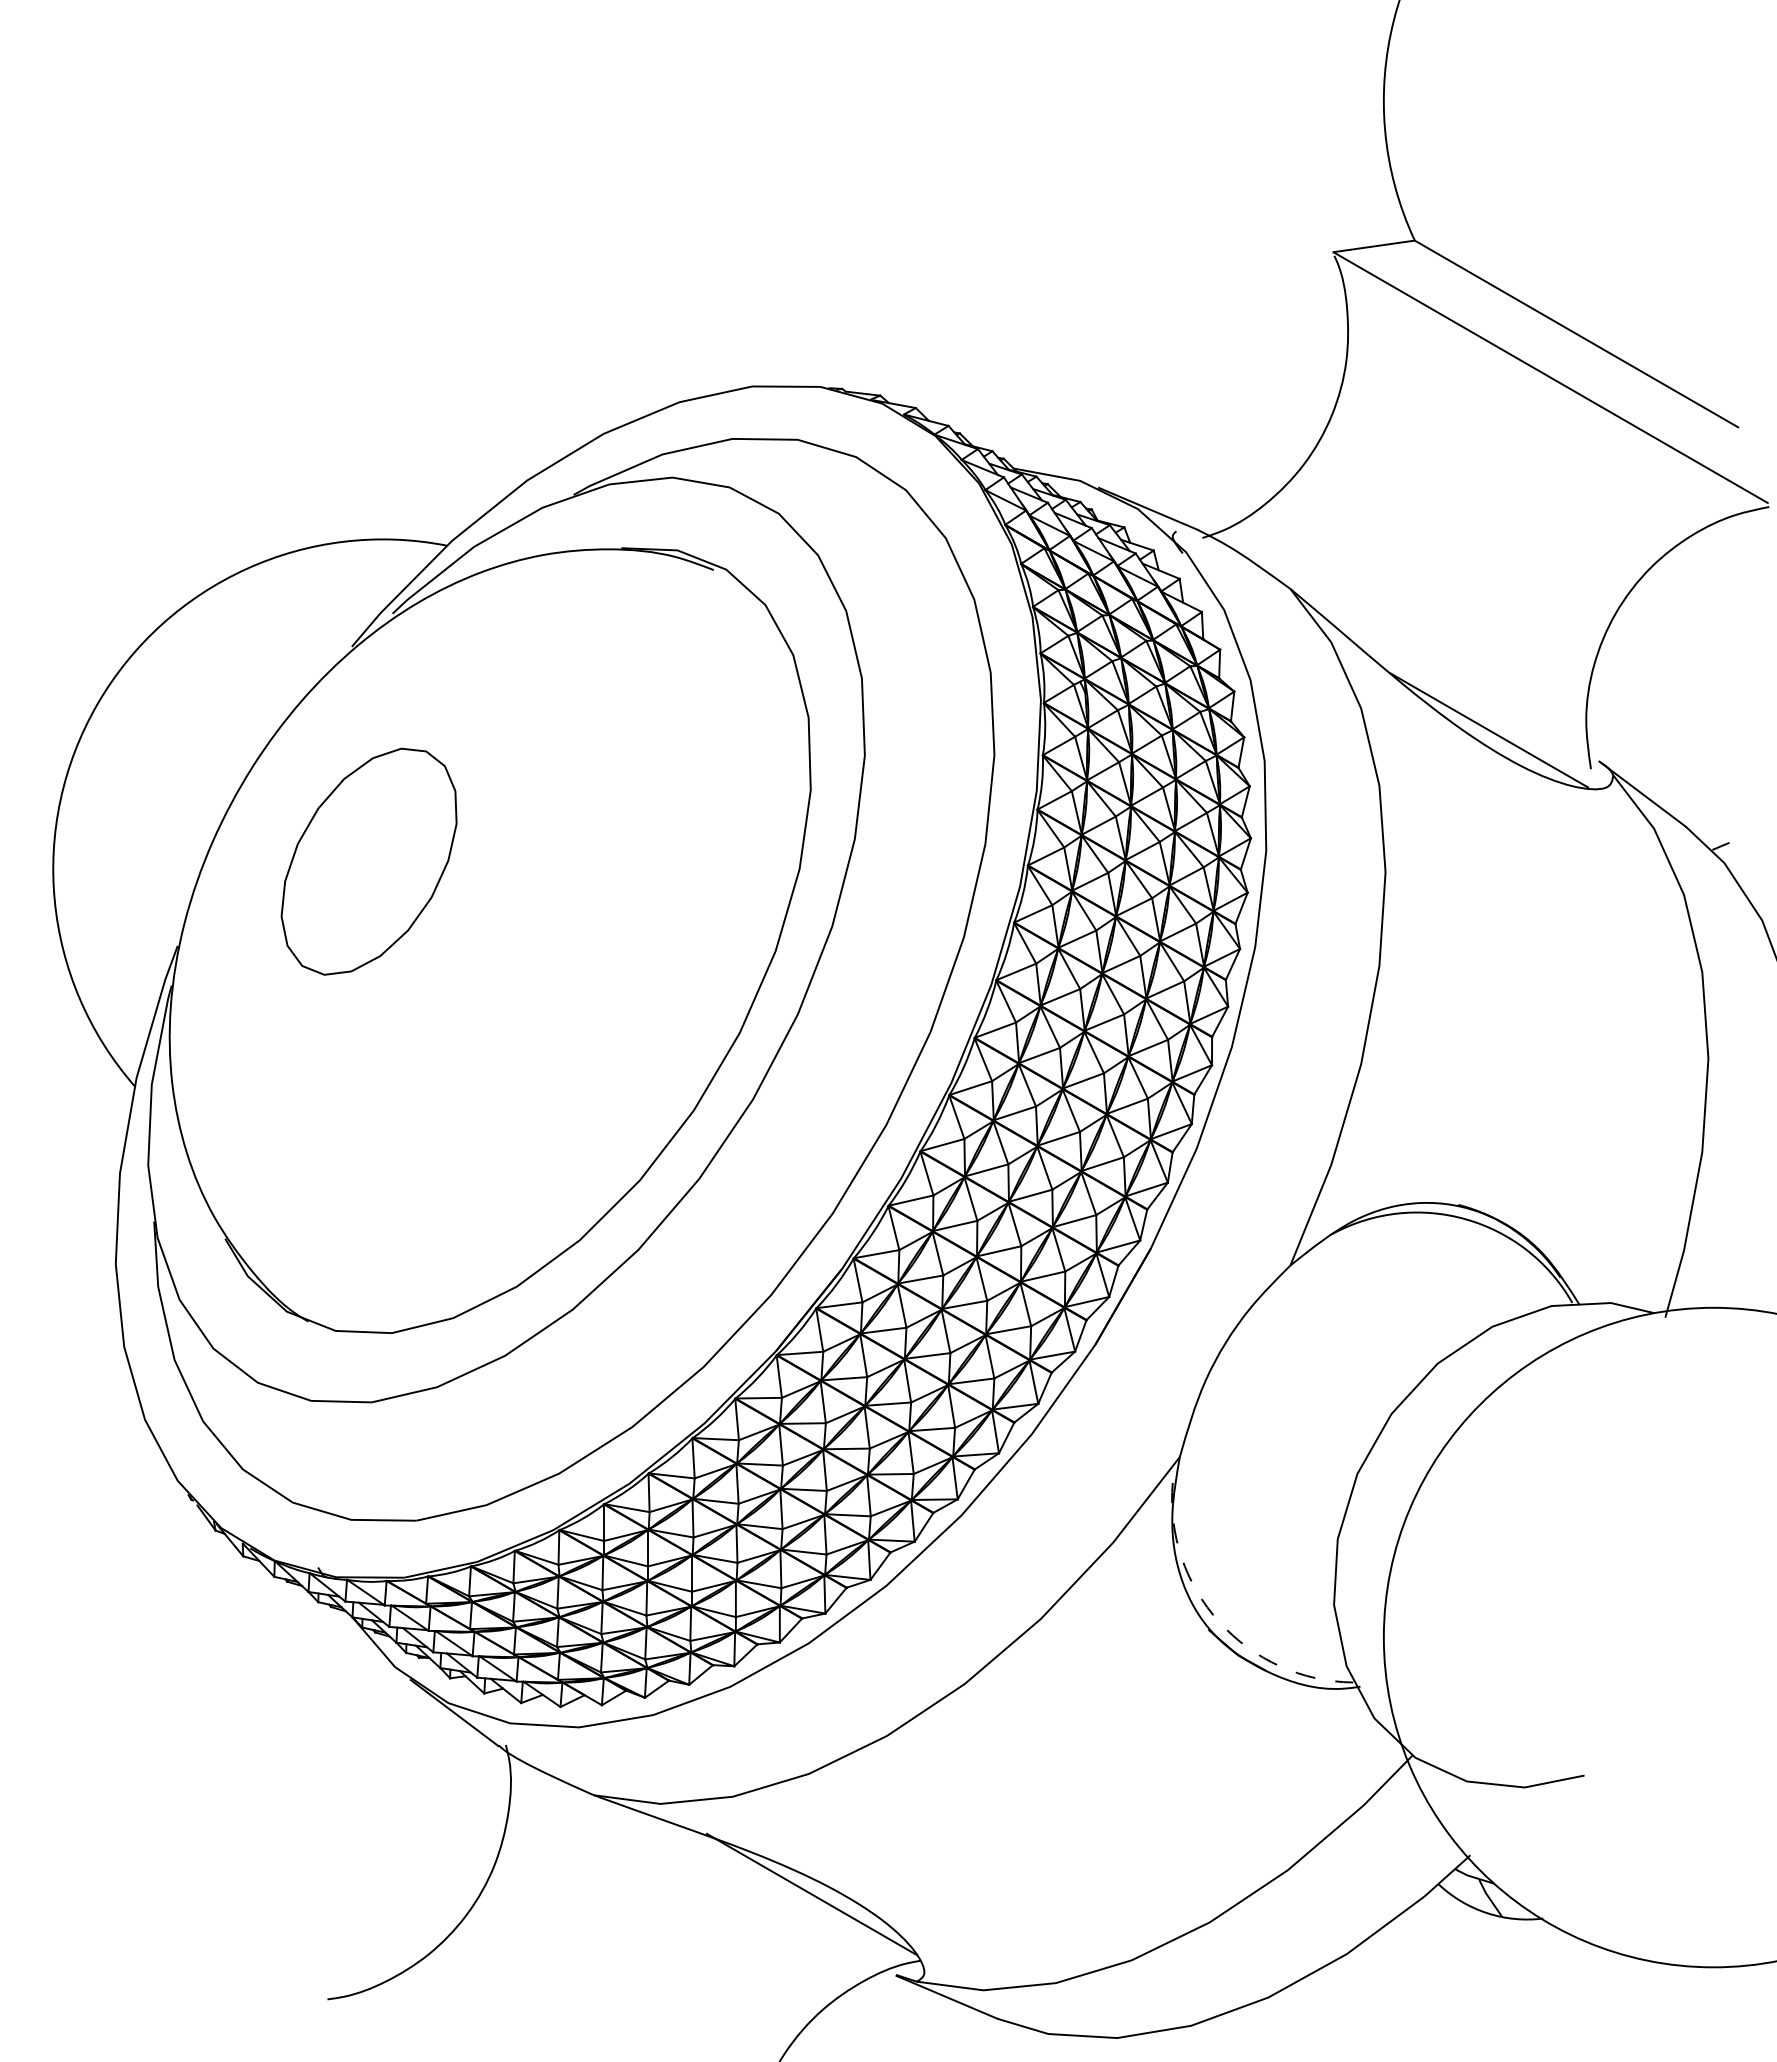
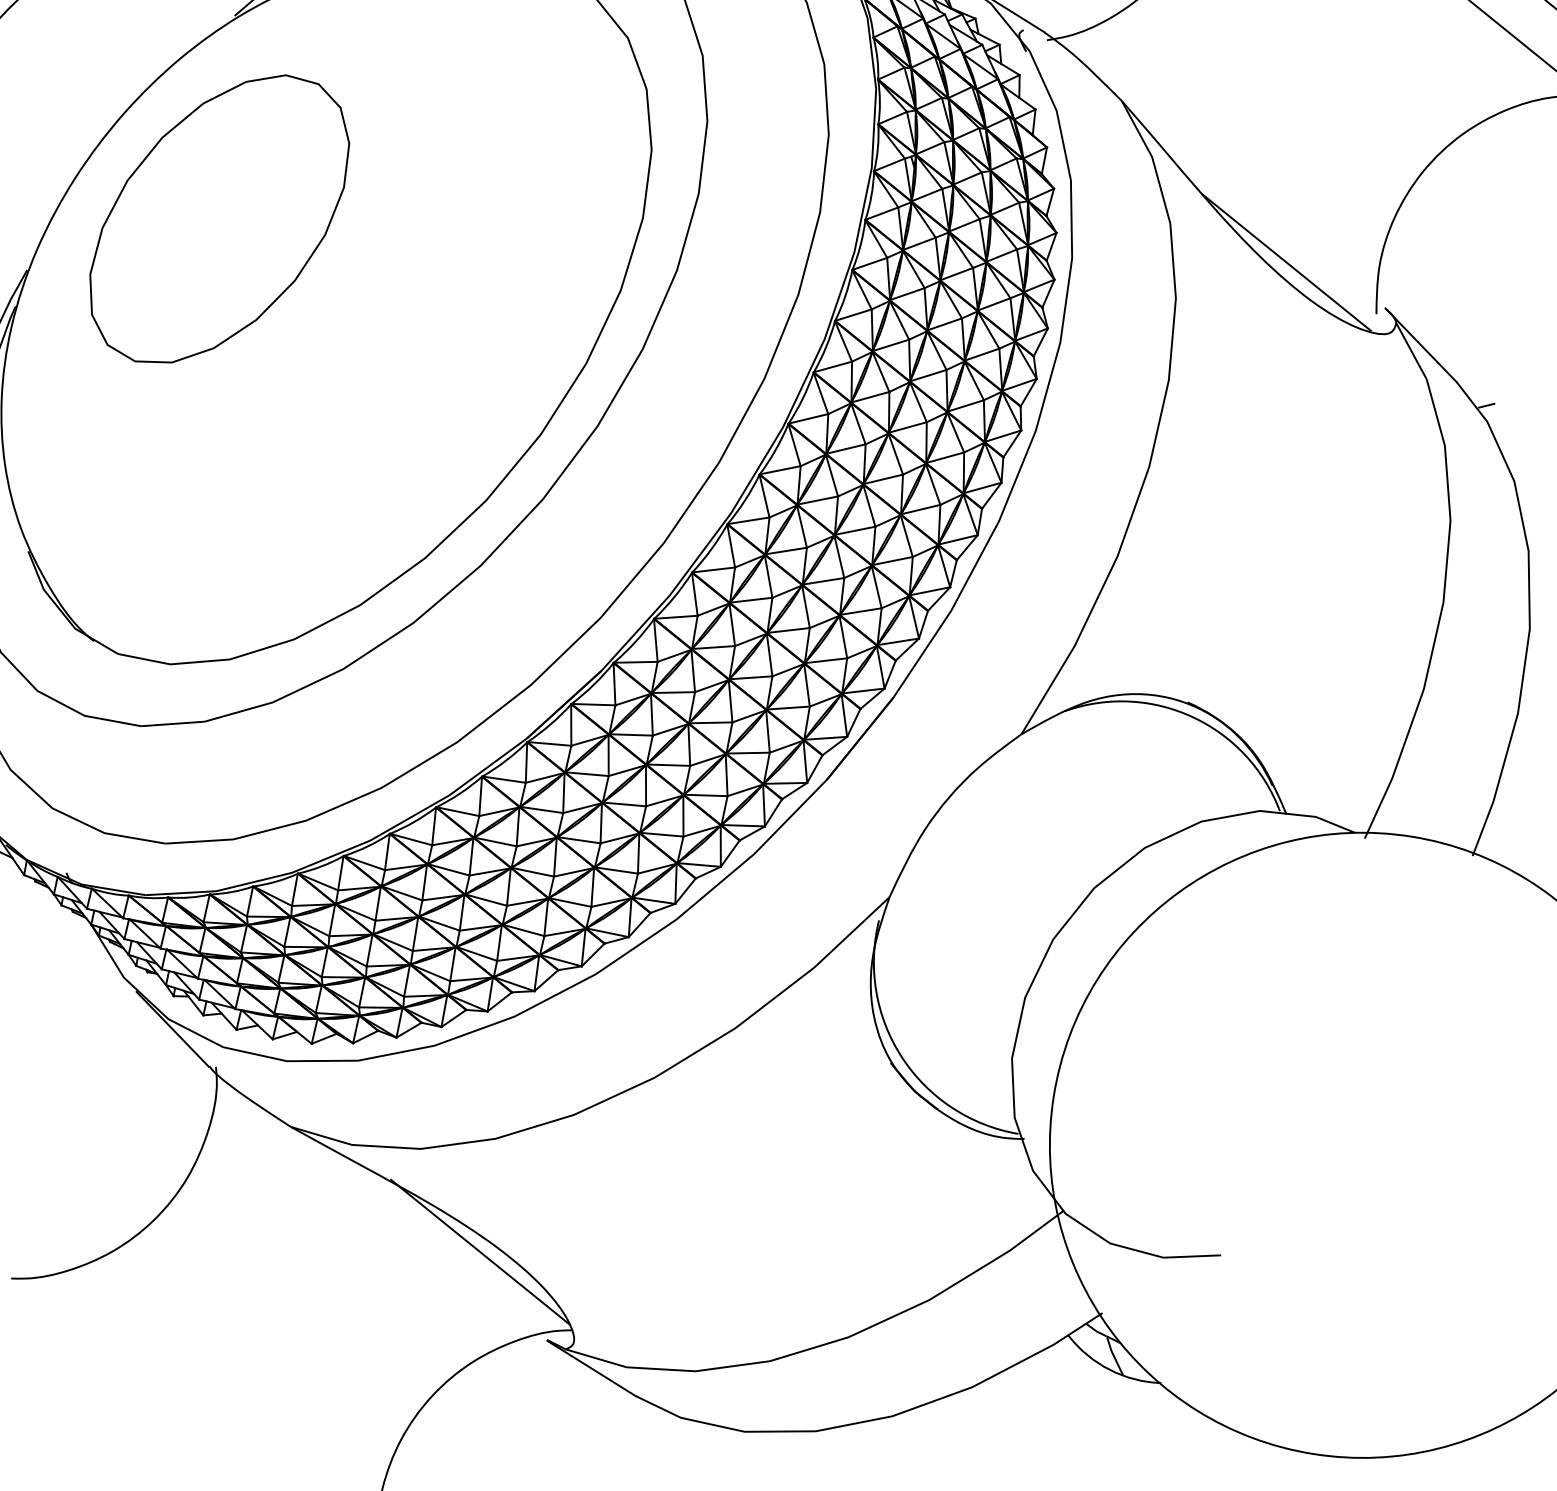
part: (368, 861) -> (218, 219), size x1.43
arc: (1219, 1622) -> (902, 1057), dashed -> solid

